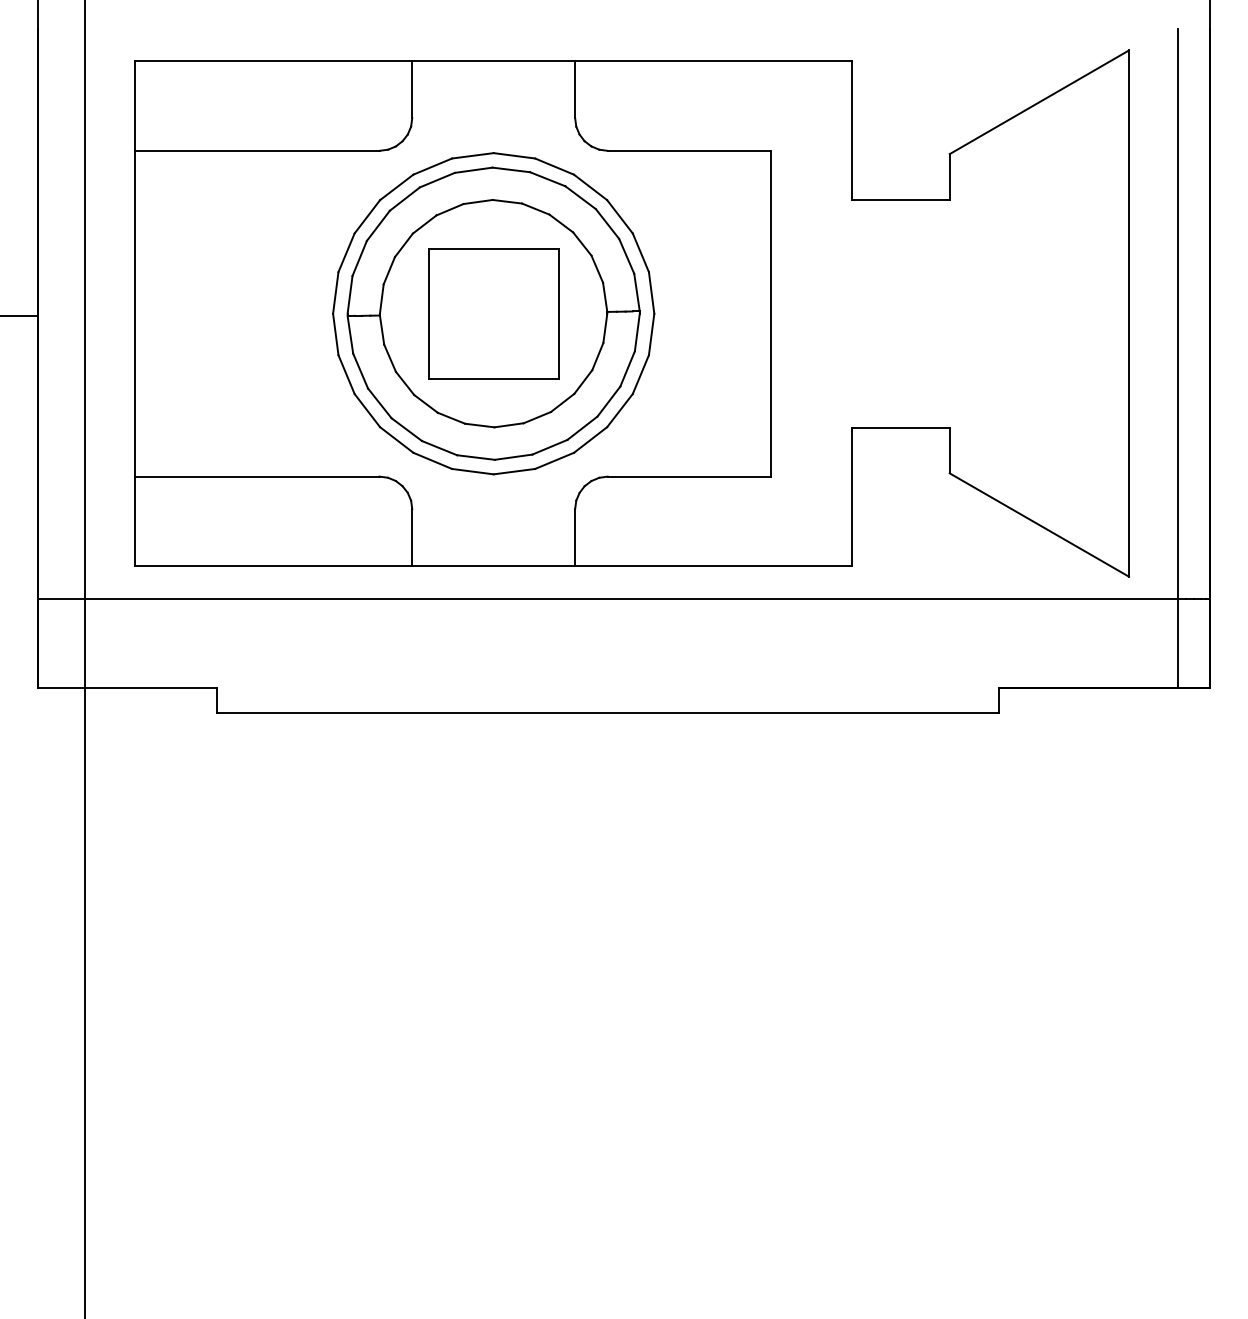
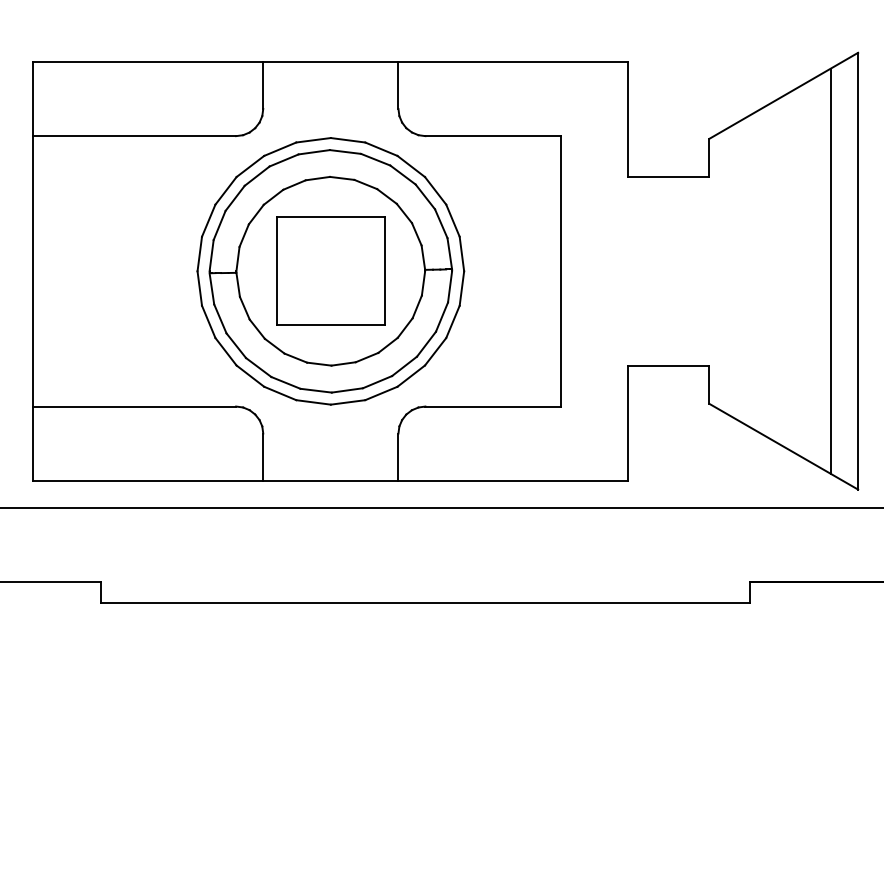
line: (1096, 313) -> (831, 271), added

